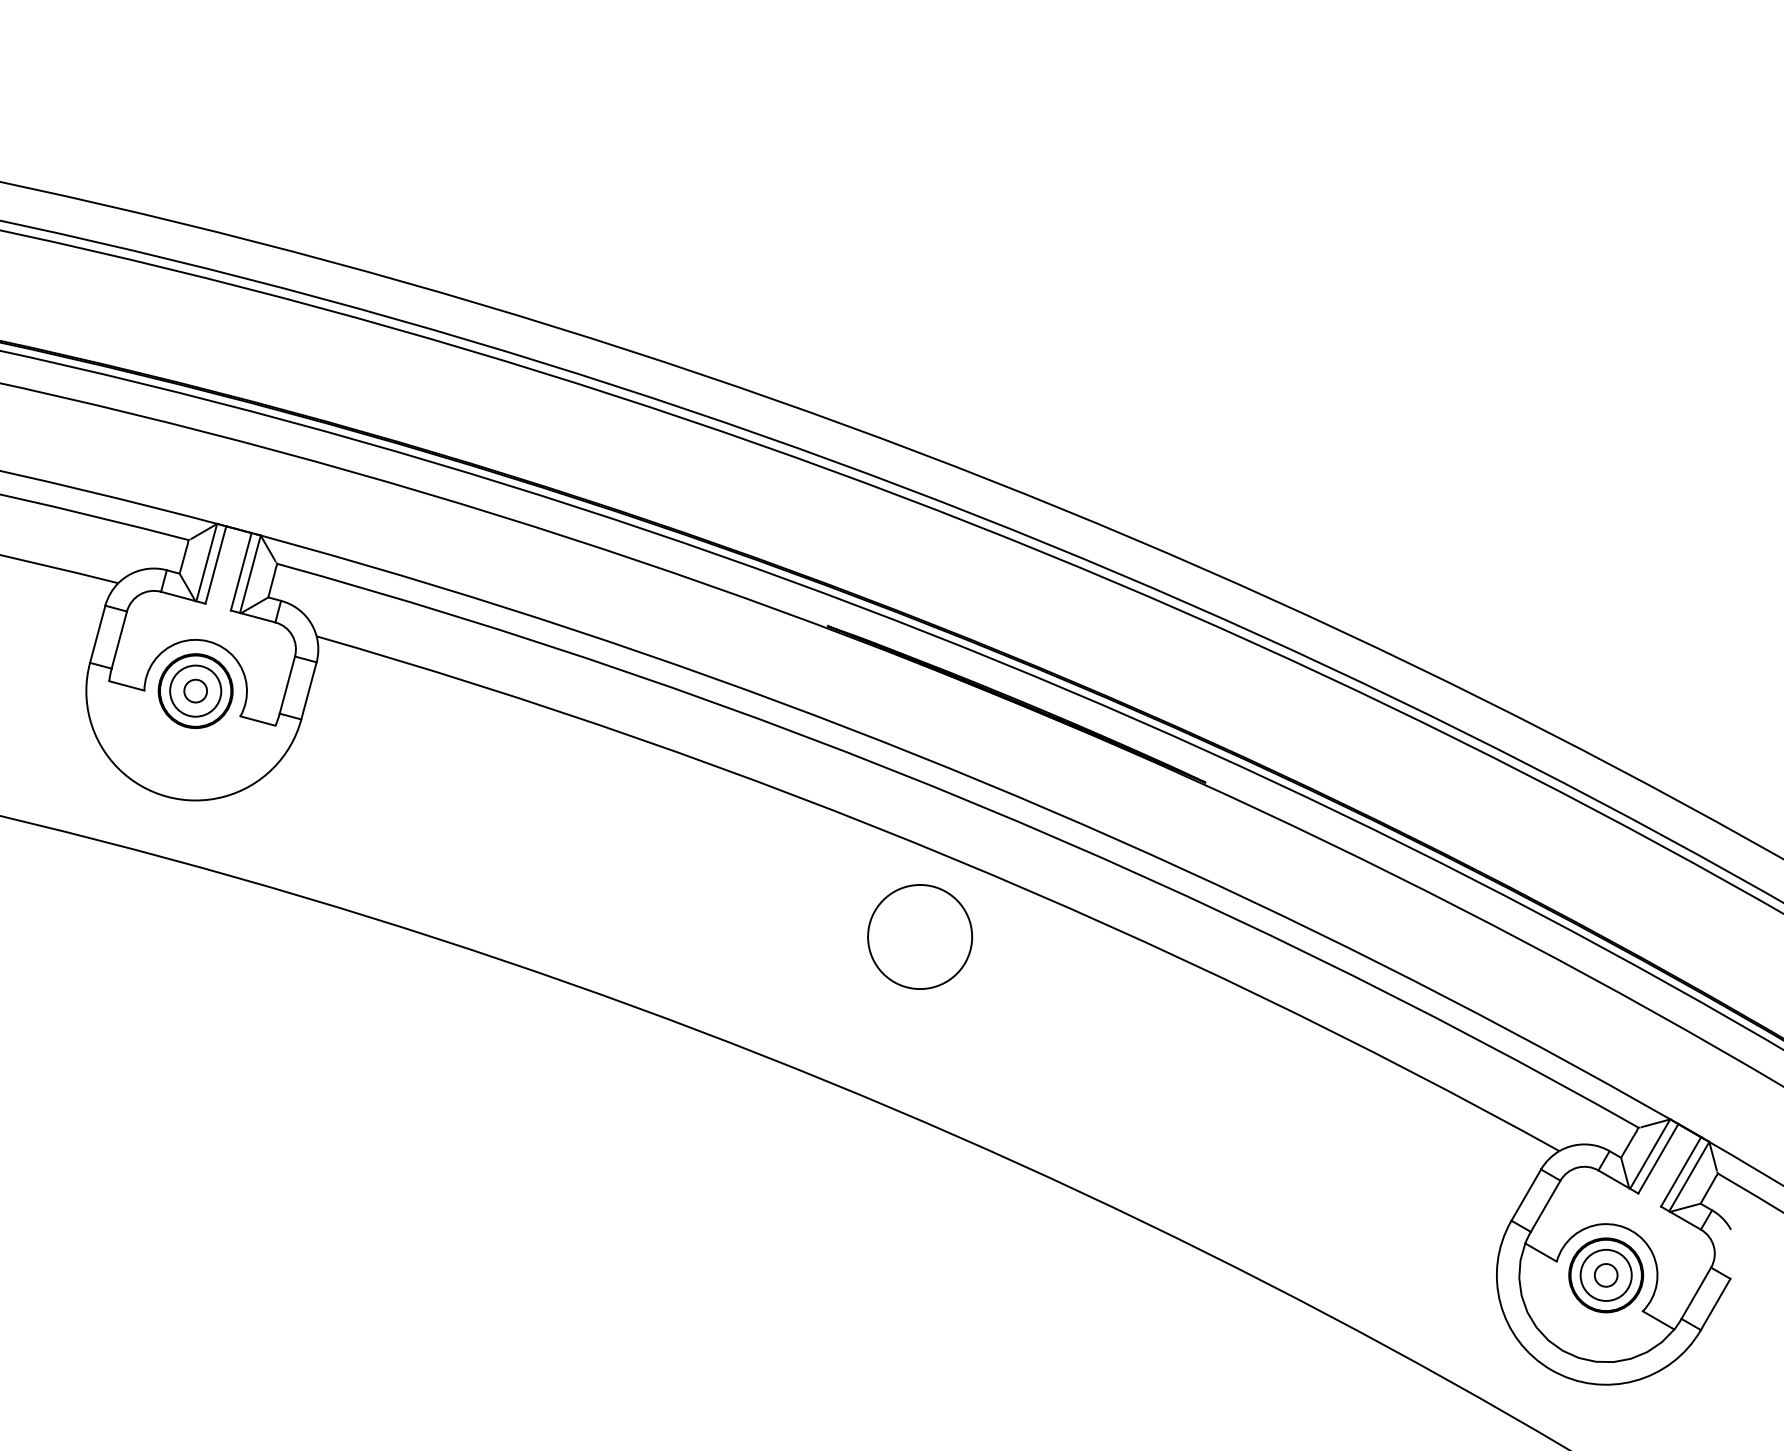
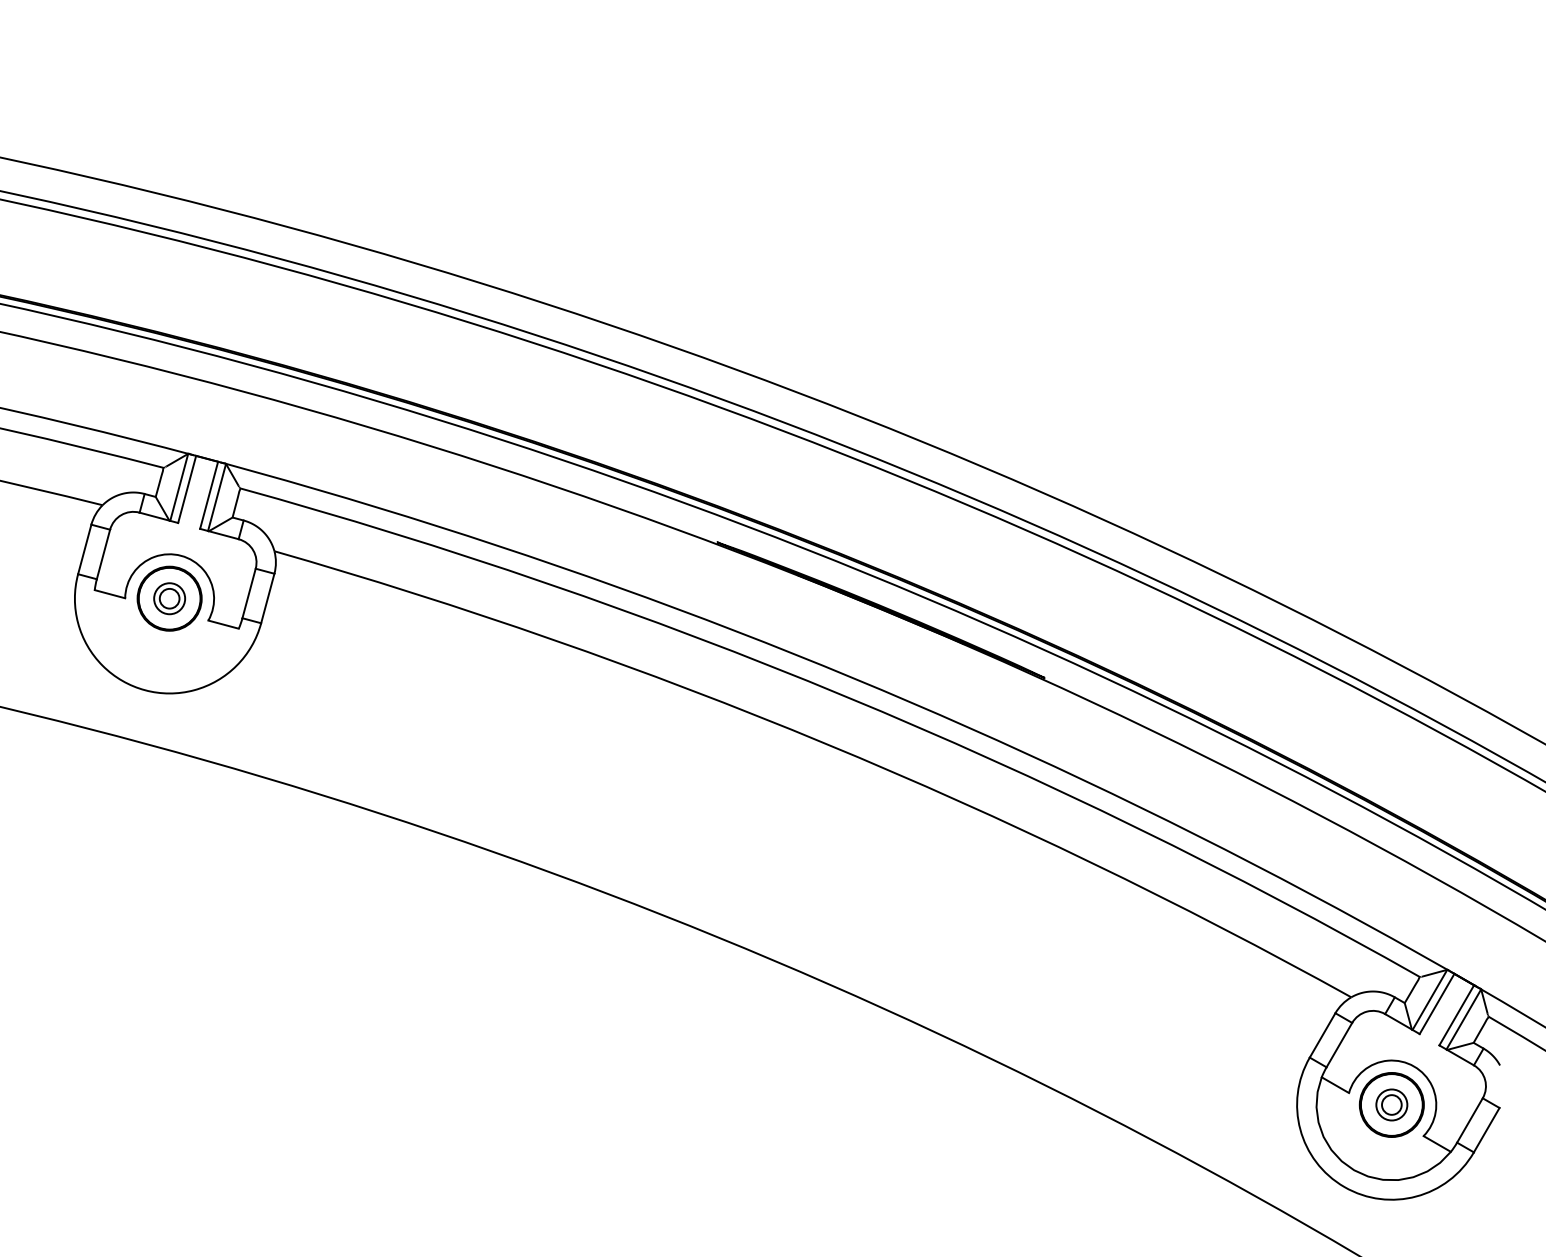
circle: (195, 690) -> (169, 598), size x0.7
circle: (920, 936) -> (797, 811), removed
circle: (1605, 1274) -> (1391, 1104), size x0.7

